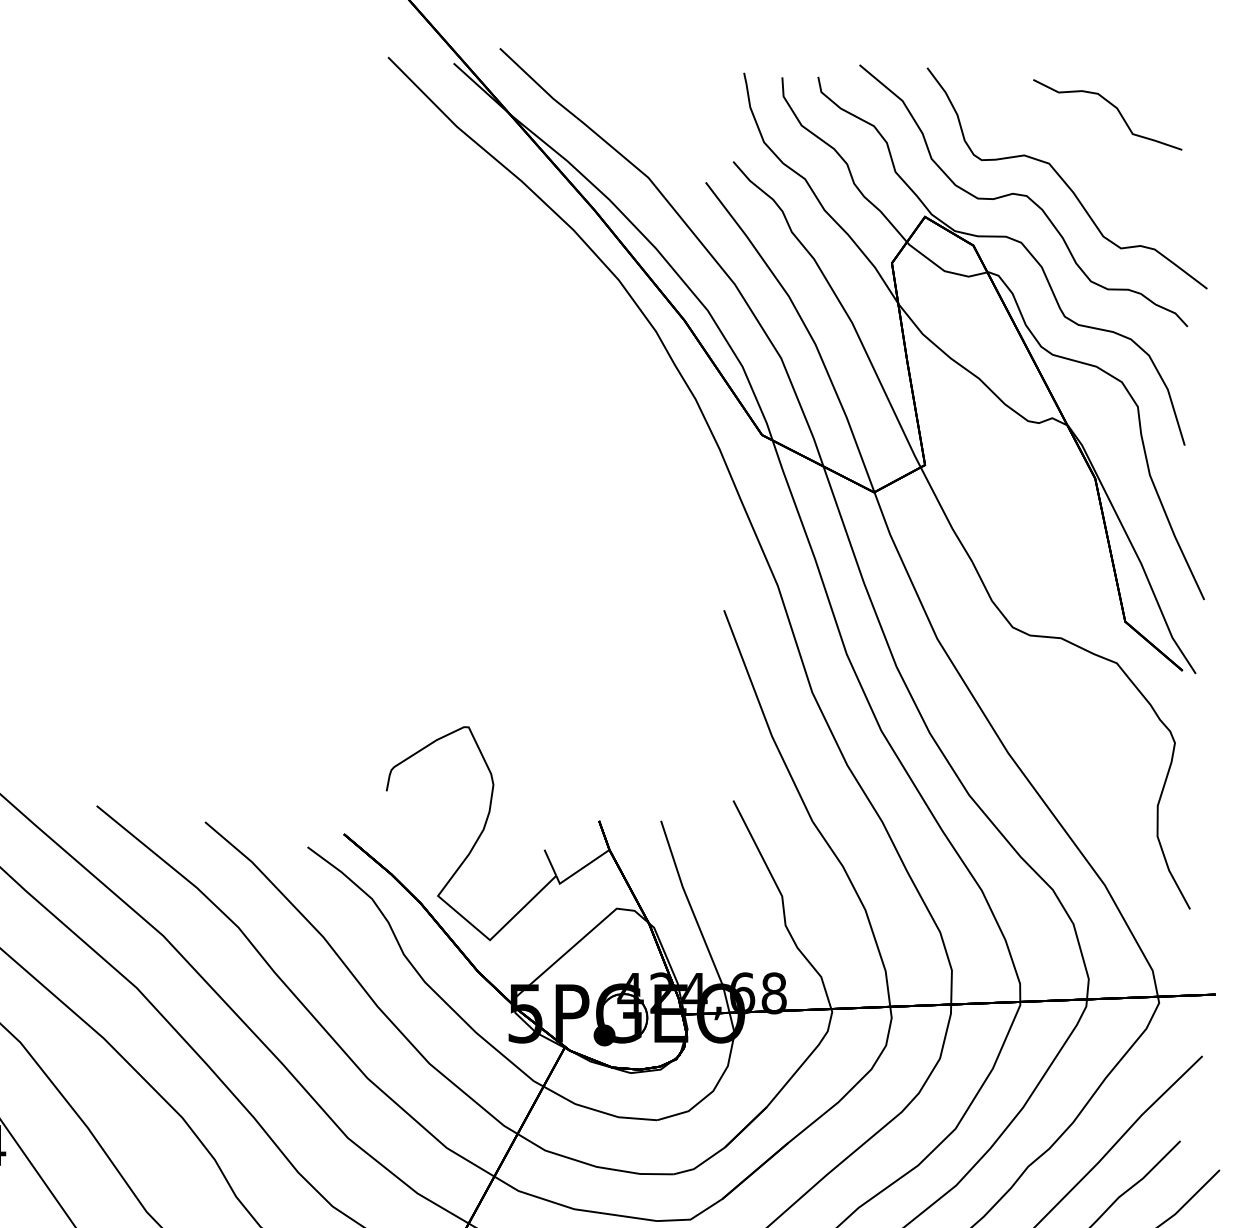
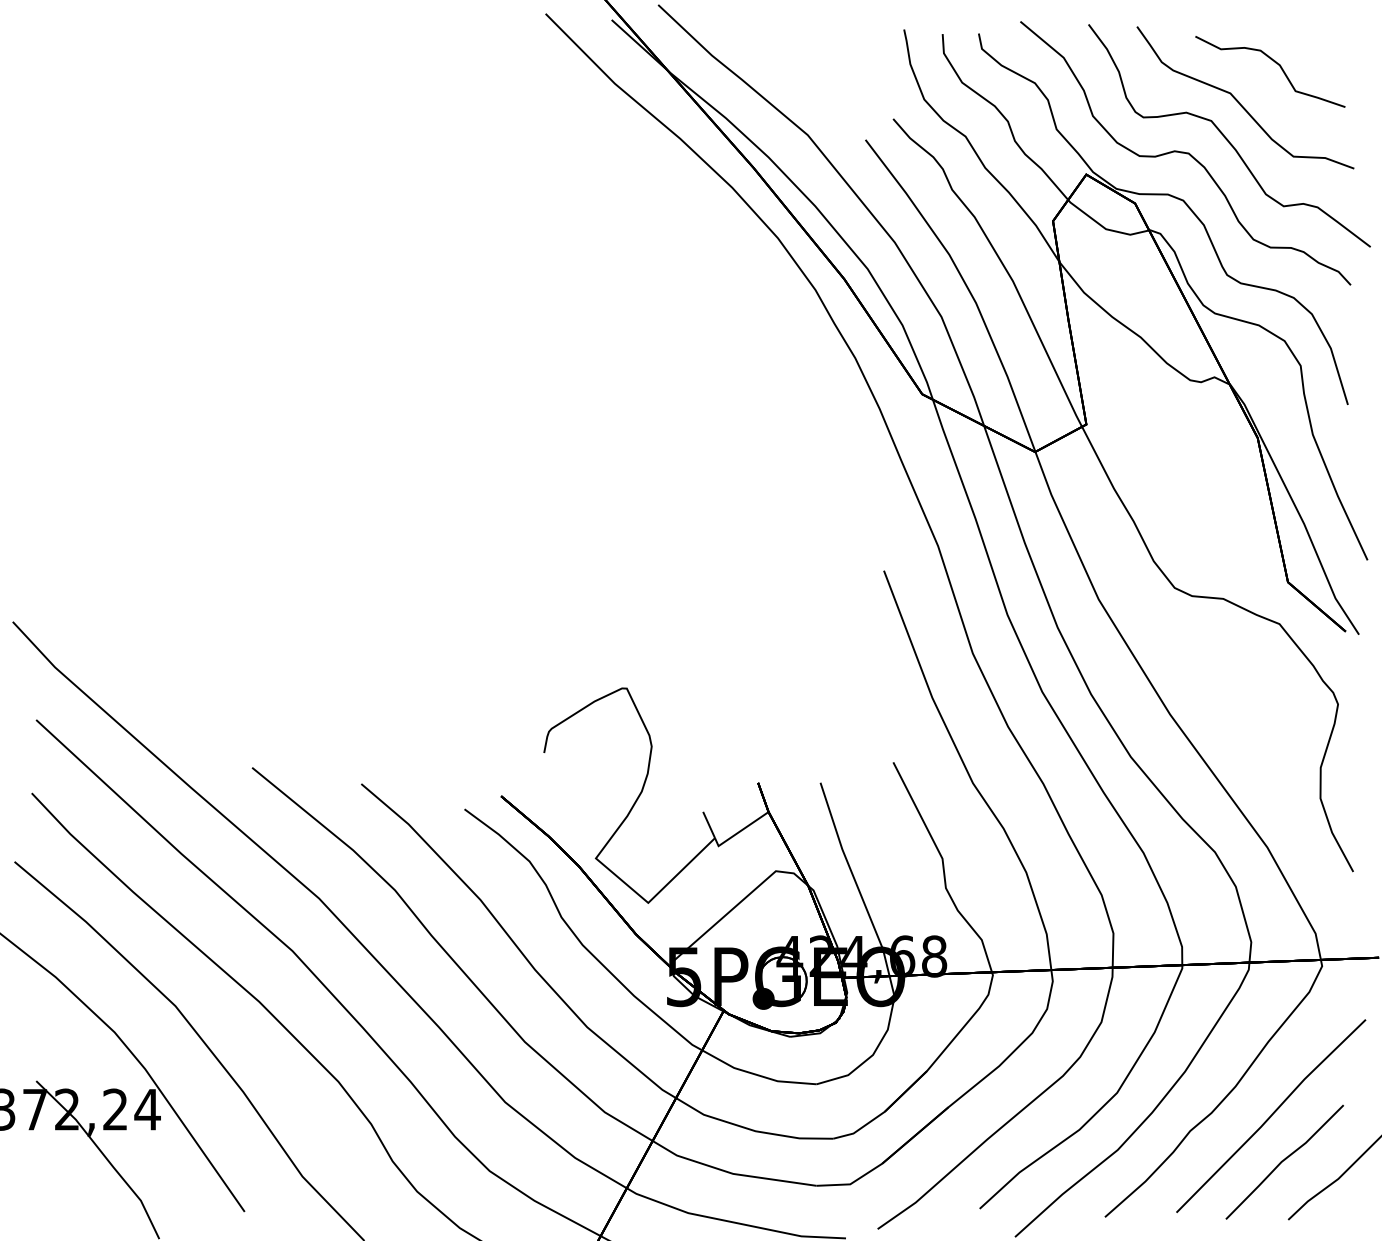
curve: (1077, 144) -> (1239, 101), added

